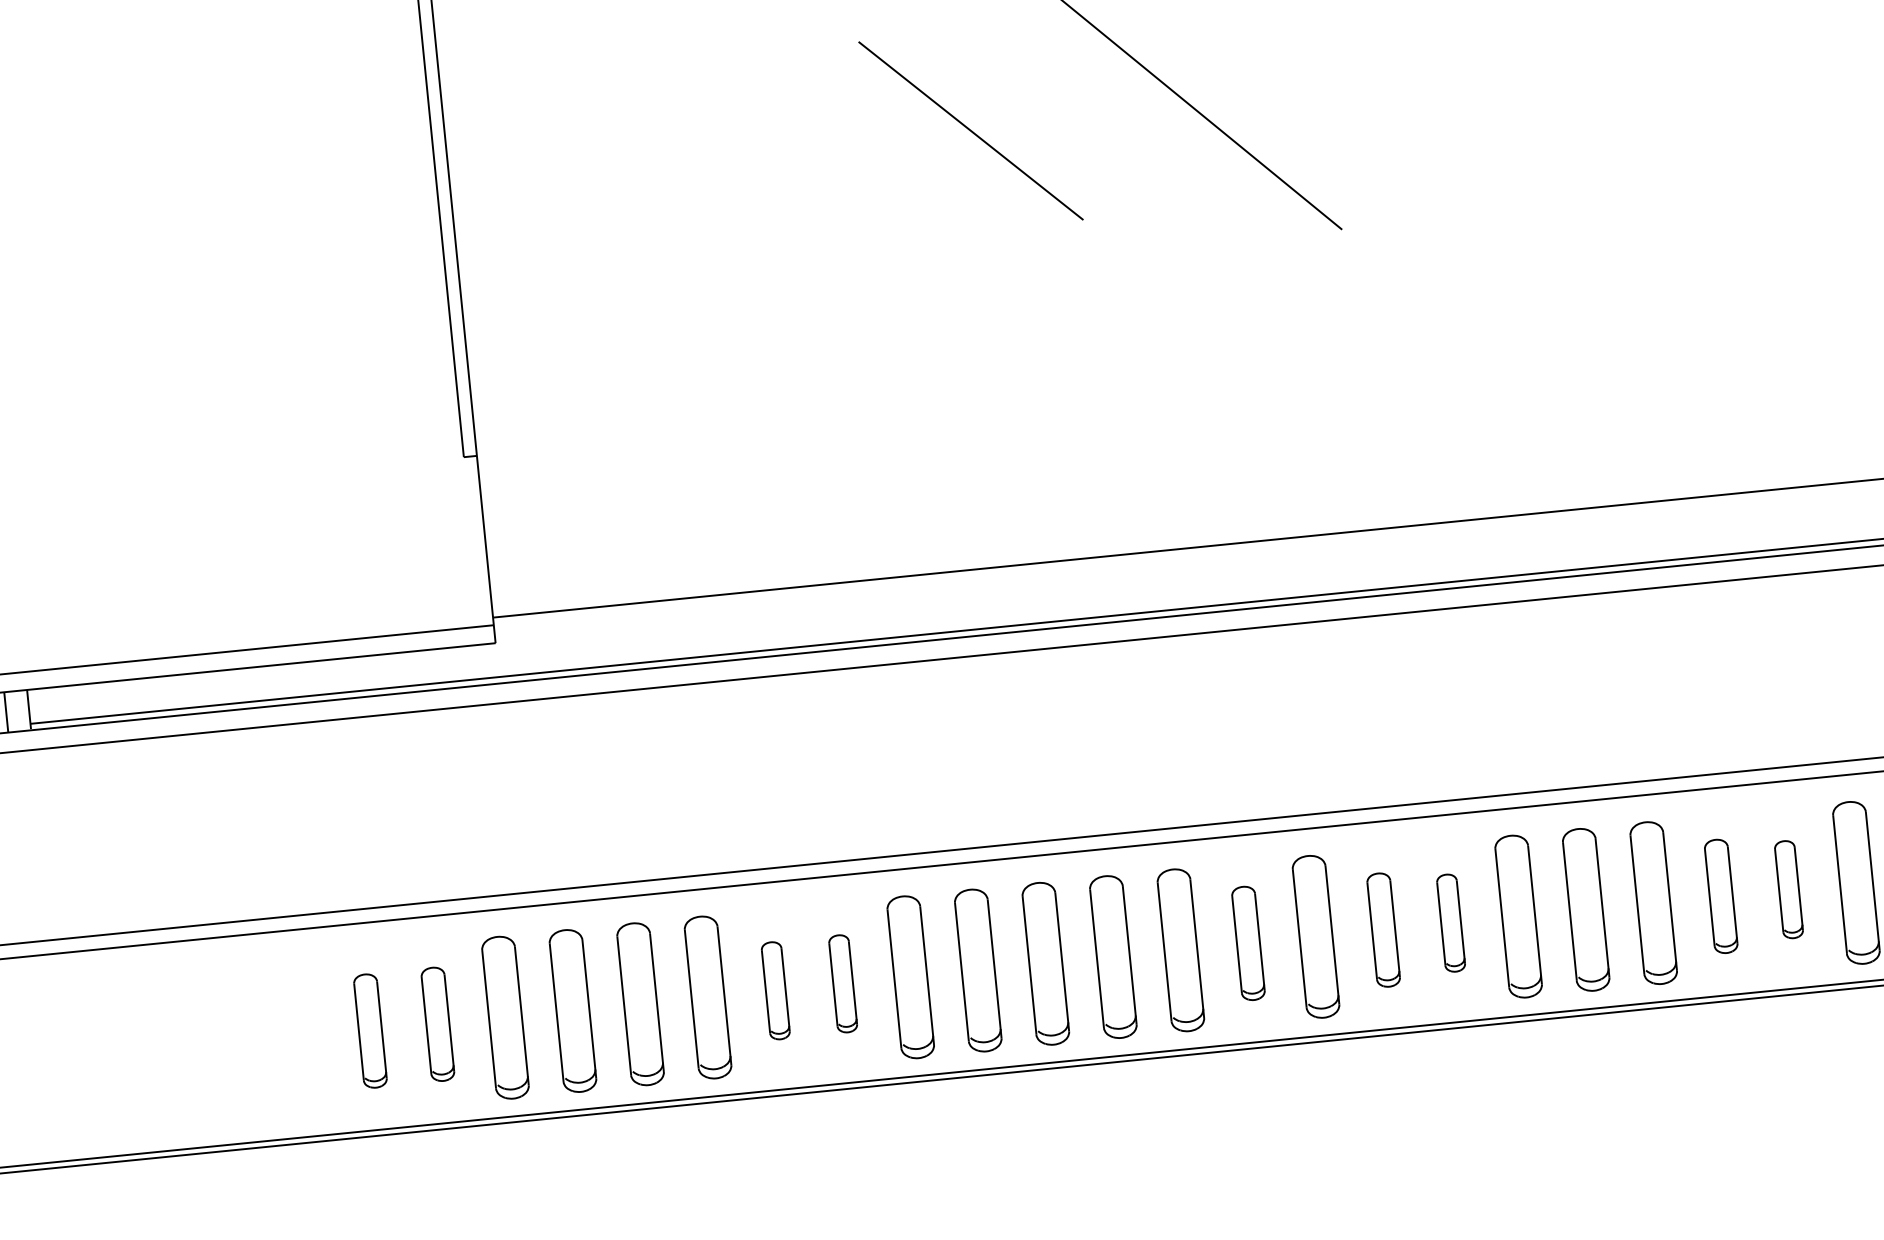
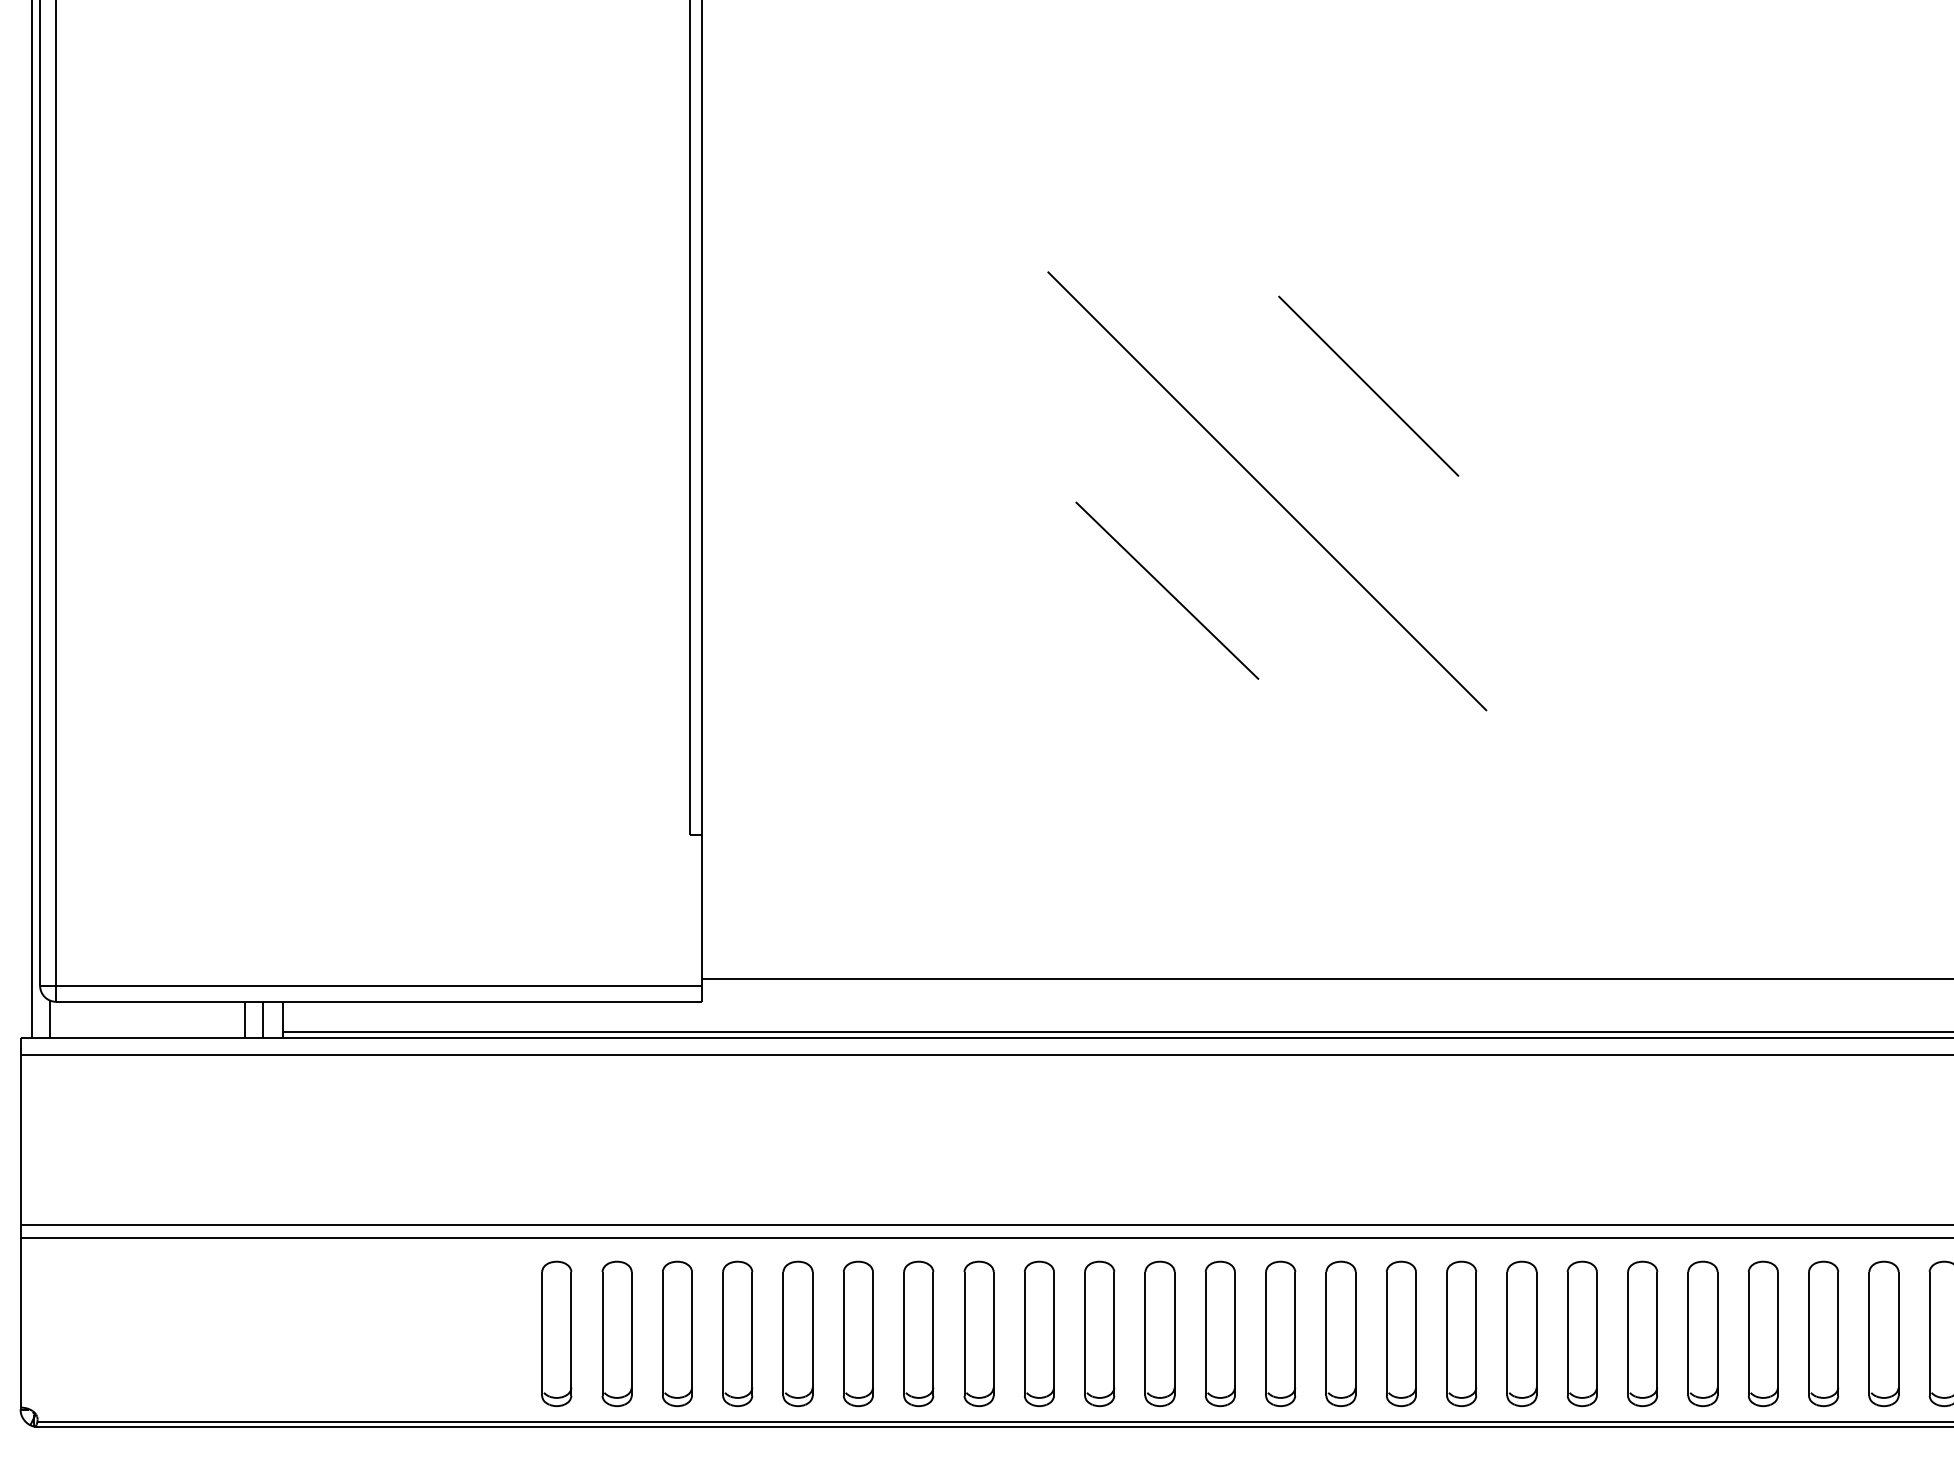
part: (1788, 889) -> (1823, 1333), size x1.67
part: (1720, 896) -> (1762, 1333), size x1.43
part: (1450, 922) -> (1521, 1333), size x1.67
part: (1383, 929) -> (1461, 1333), size x1.43
part: (1247, 943) -> (1340, 1333), size x1.43
part: (842, 983) -> (978, 1333), size x1.67
part: (775, 990) -> (918, 1333), size x1.67
part: (437, 1024) -> (616, 1333), size x1.43
part: (370, 1030) -> (556, 1333), size x1.43

